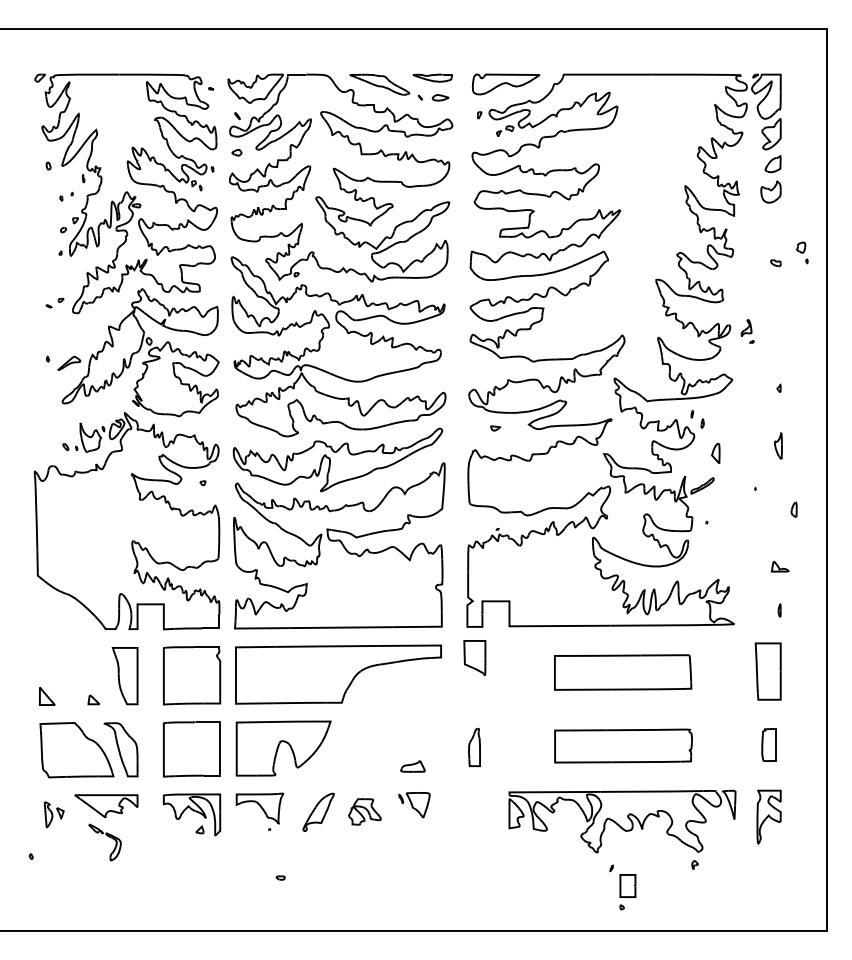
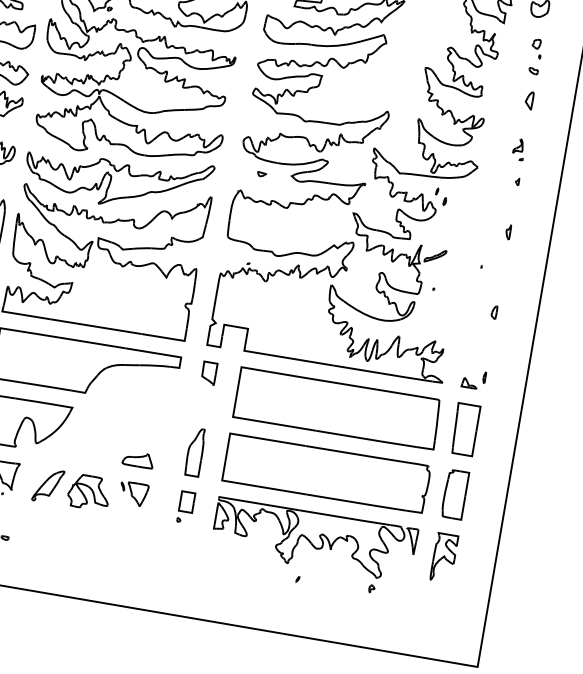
part: (802, 252) -> (537, 48), moved
part: (747, 331) -> (518, 149), moved
part: (778, 445) -> (508, 232), size x0.62
part: (715, 452) -> (529, 99), moved
part: (793, 509) -> (493, 312), moved
part: (779, 566) -> (469, 383), moved
part: (474, 657) -> (208, 373), size x0.71
part: (622, 672) -> (336, 408), size x1.67
part: (768, 744) -> (454, 493), size x1.67
part: (623, 745) -> (326, 472), size x1.67
part: (474, 747) -> (195, 452), size x1.43
part: (412, 766) -> (137, 459), size x1.43
part: (364, 811) -> (88, 492), size x1.43
part: (627, 892) -> (185, 507), moved

